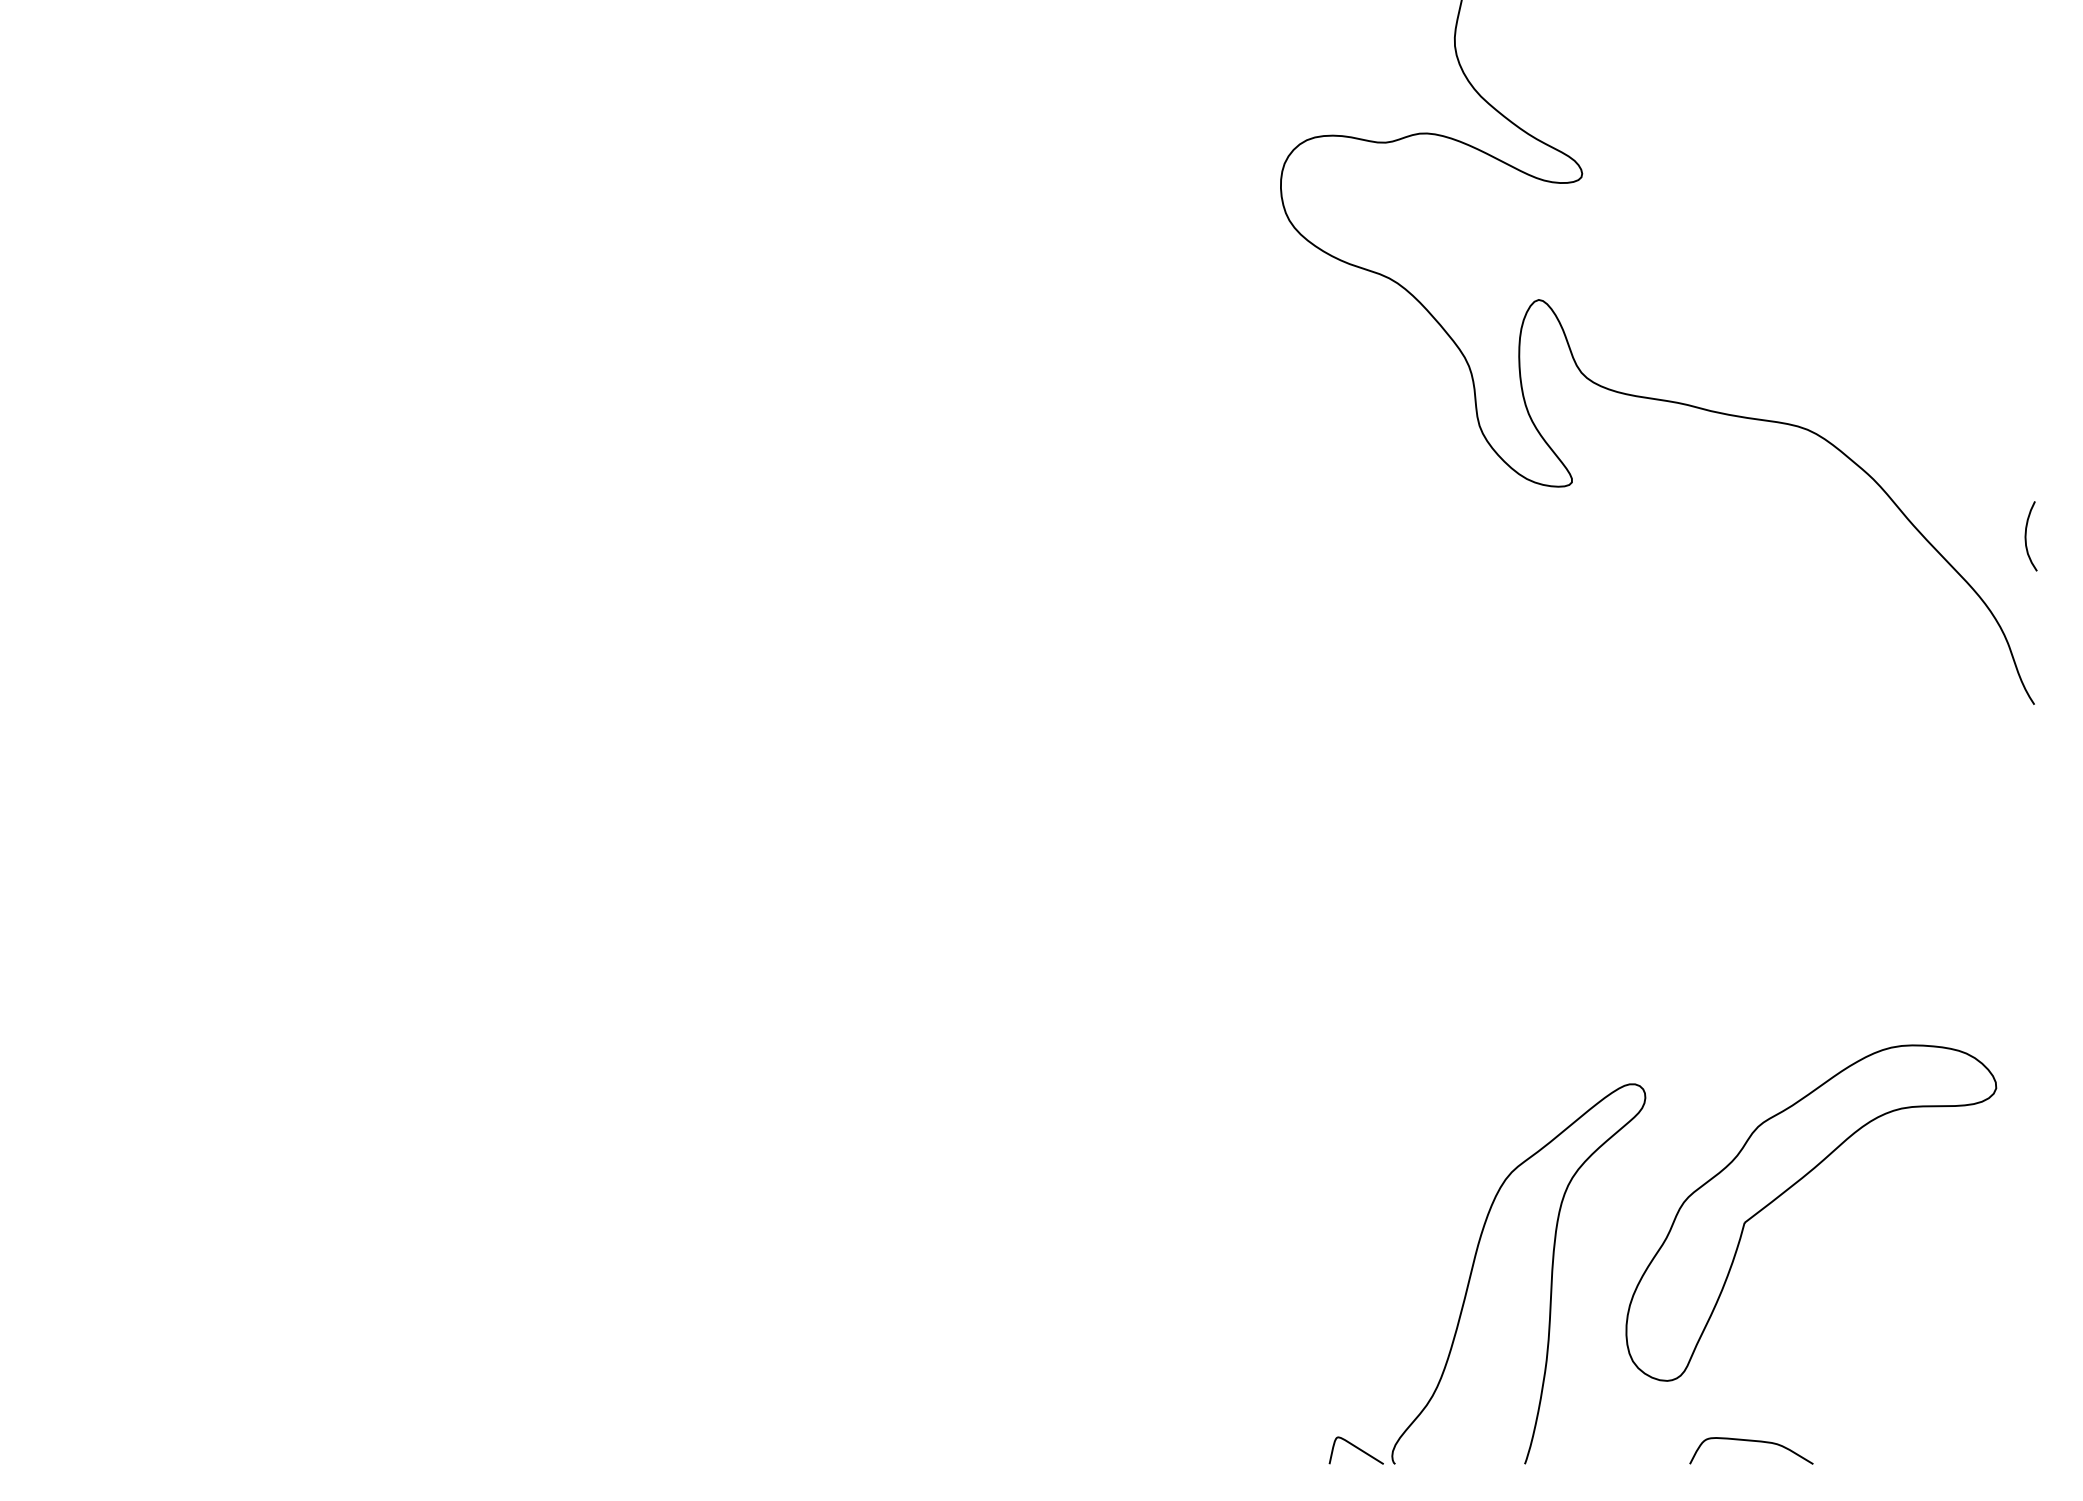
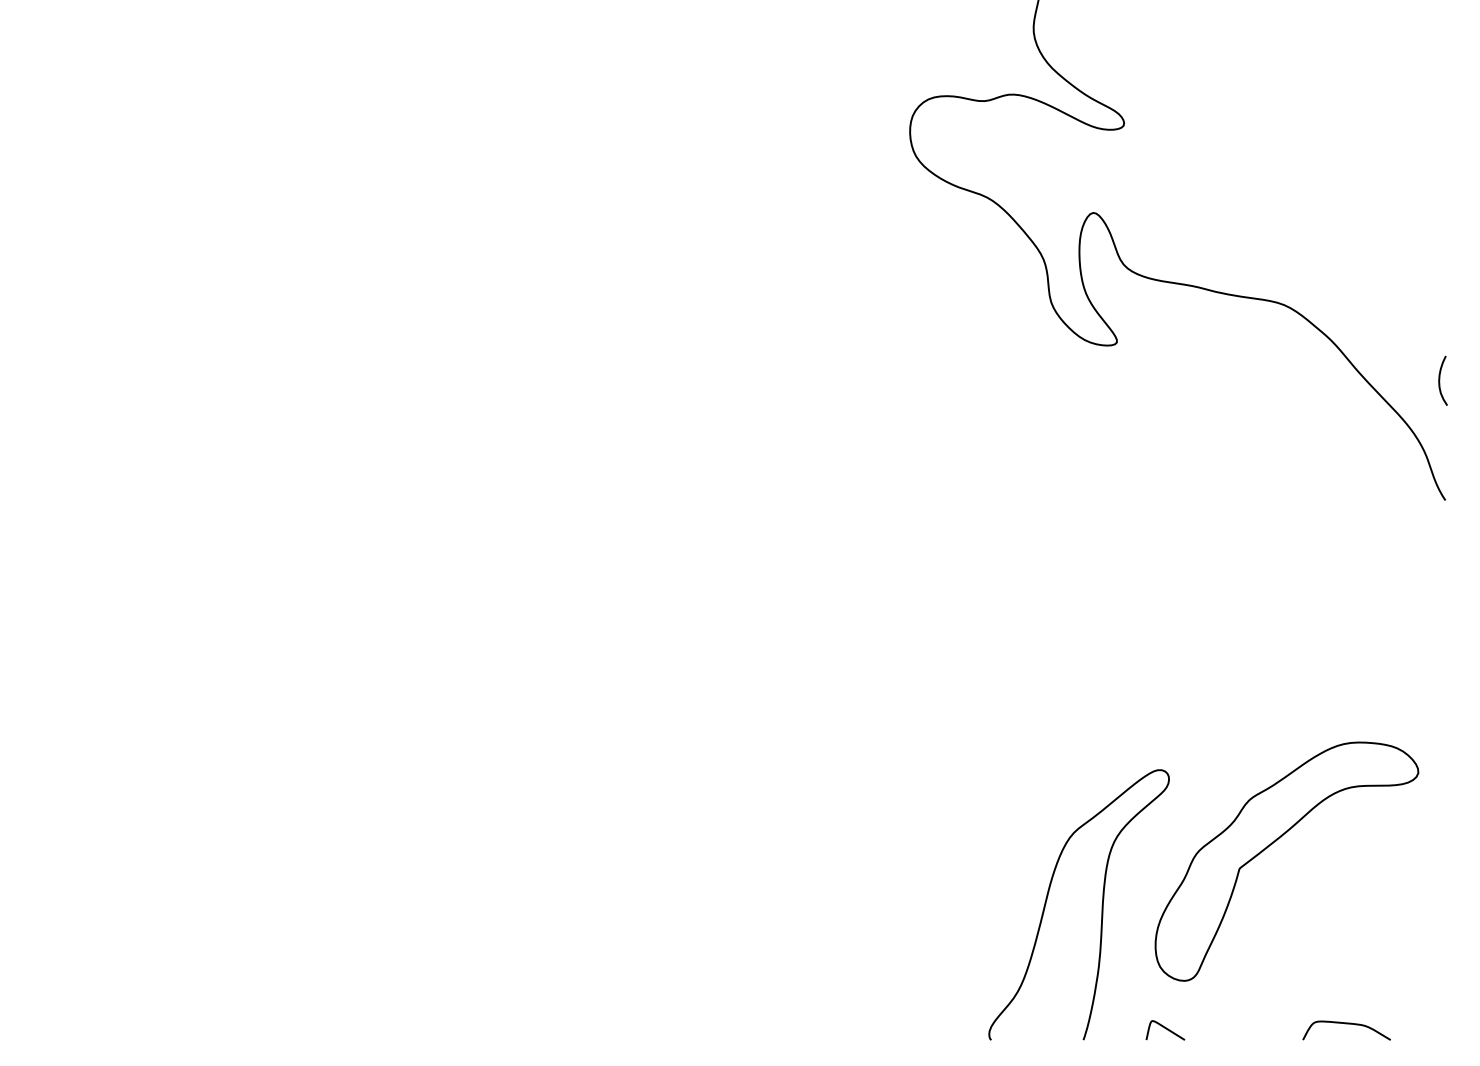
curve: (1751, 1441) -> (1346, 1023), moved
curve: (1356, 1448) -> (1165, 1028), moved

